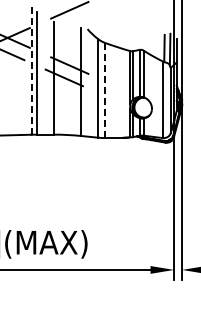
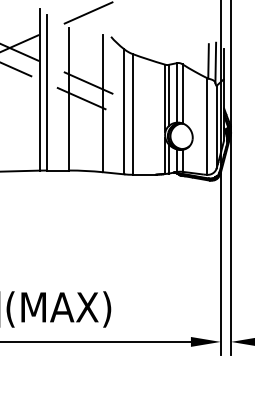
line: (31, 70) -> (40, 89), dashed -> solid
line: (104, 90) -> (132, 114), dashed -> solid

